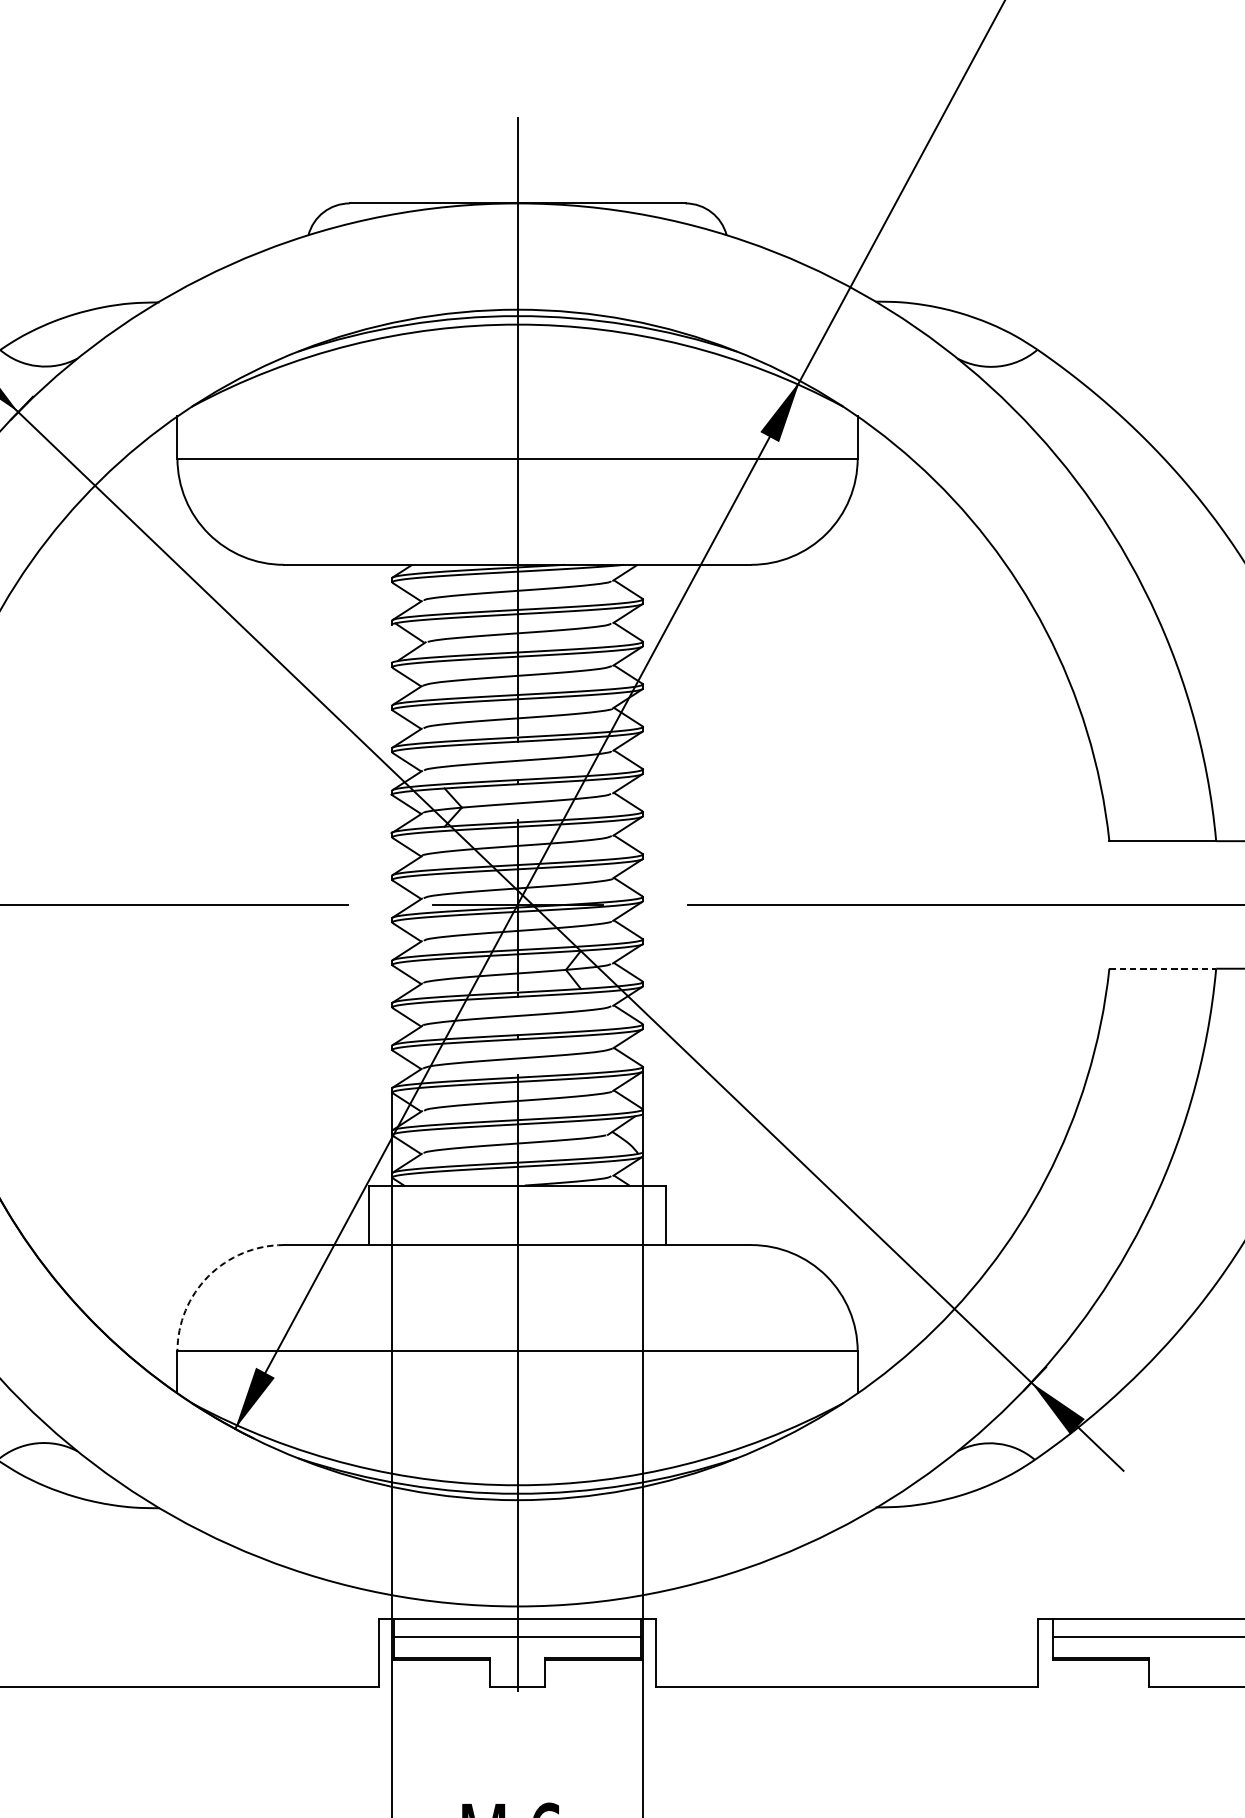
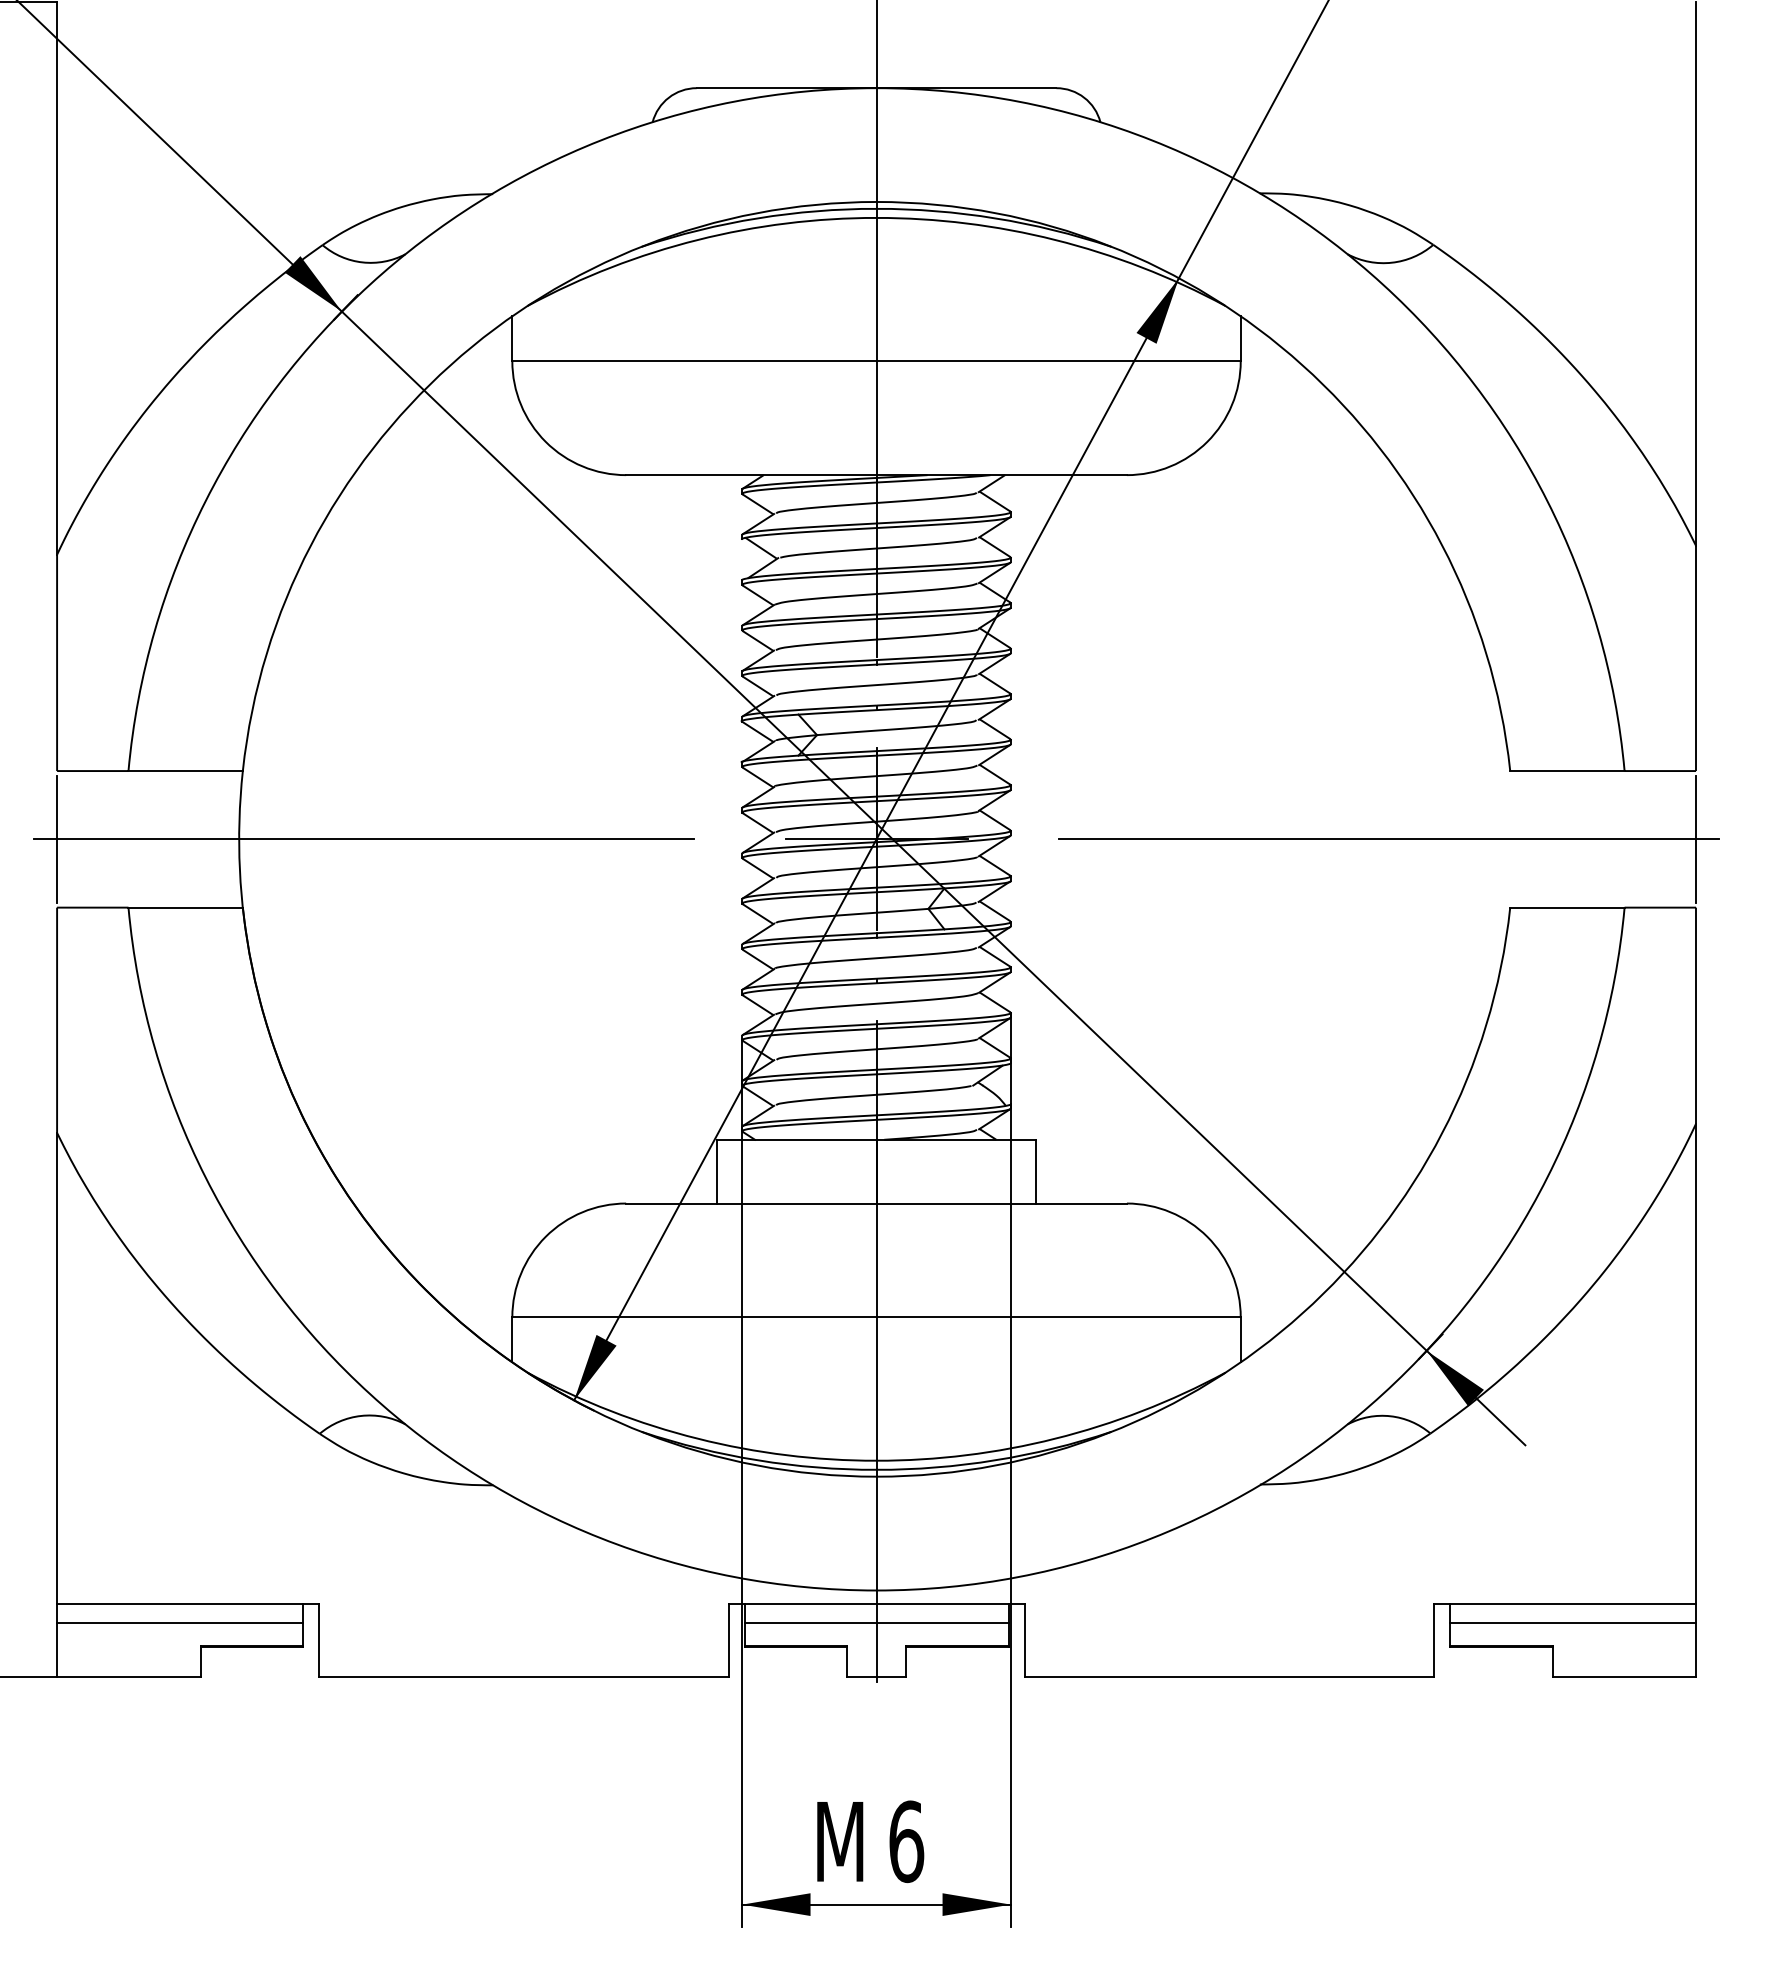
line: (1162, 968) -> (1567, 907), dashed -> solid
arc: (208, 1275) -> (545, 1236), dashed -> solid

